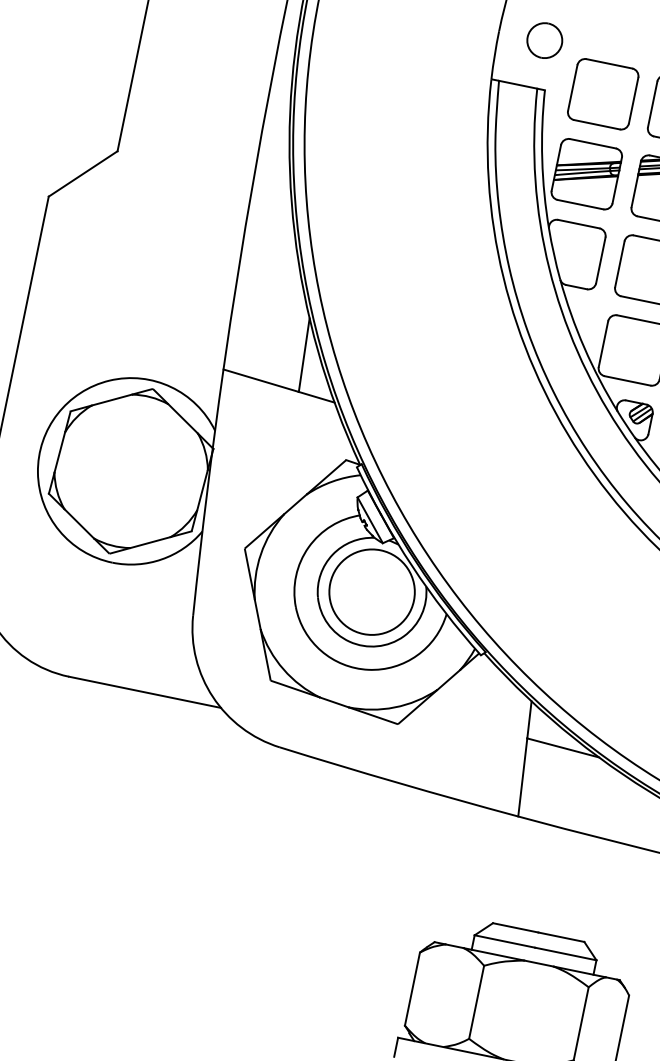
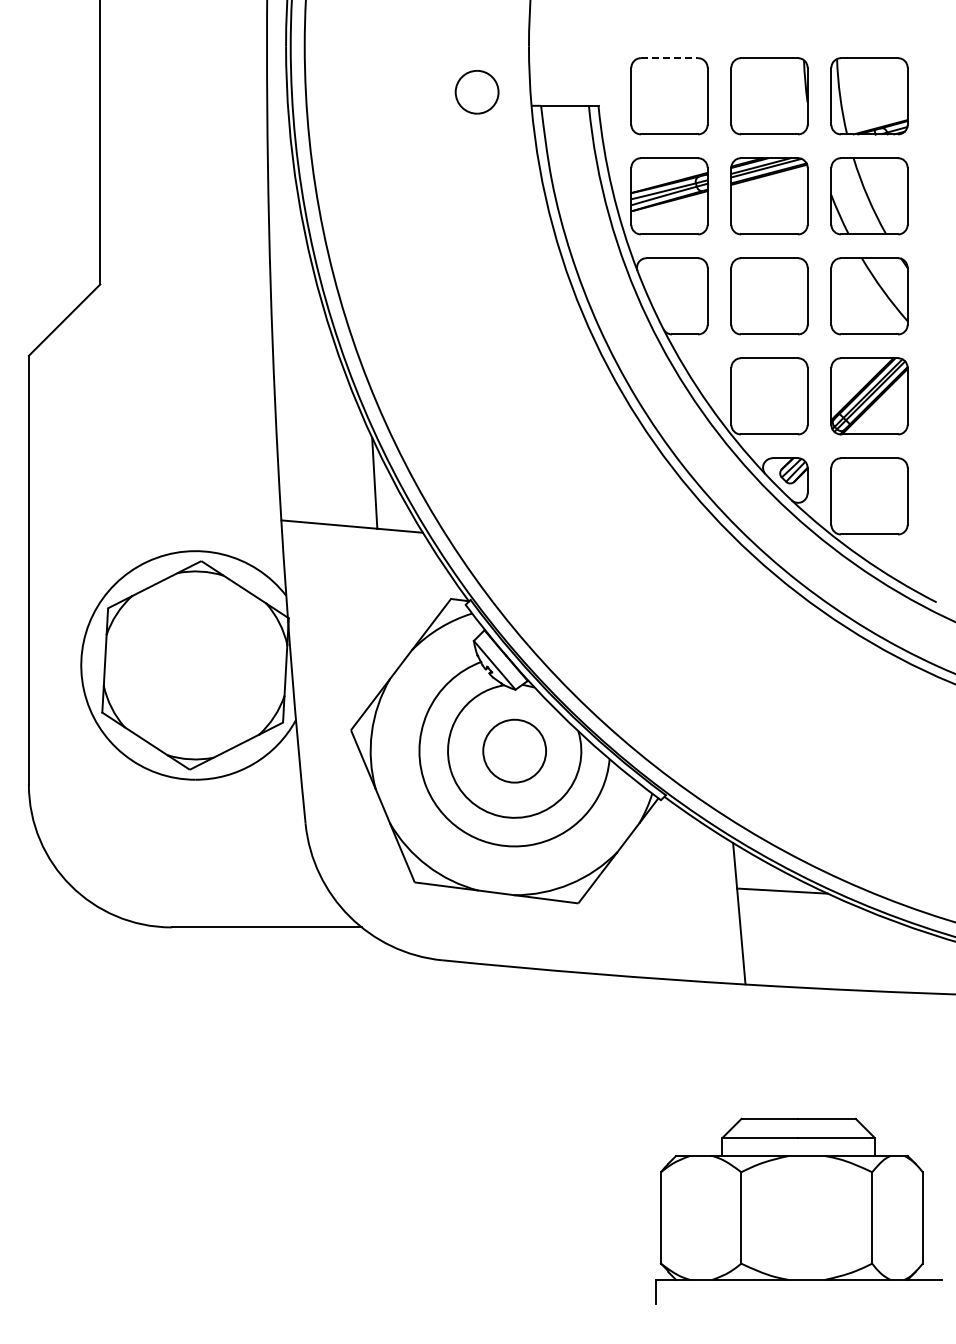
part: (544, 40) -> (476, 92), moved
line: (609, 64) -> (669, 58), solid -> dashed
circle: (372, 591) -> (514, 750), size x0.6

